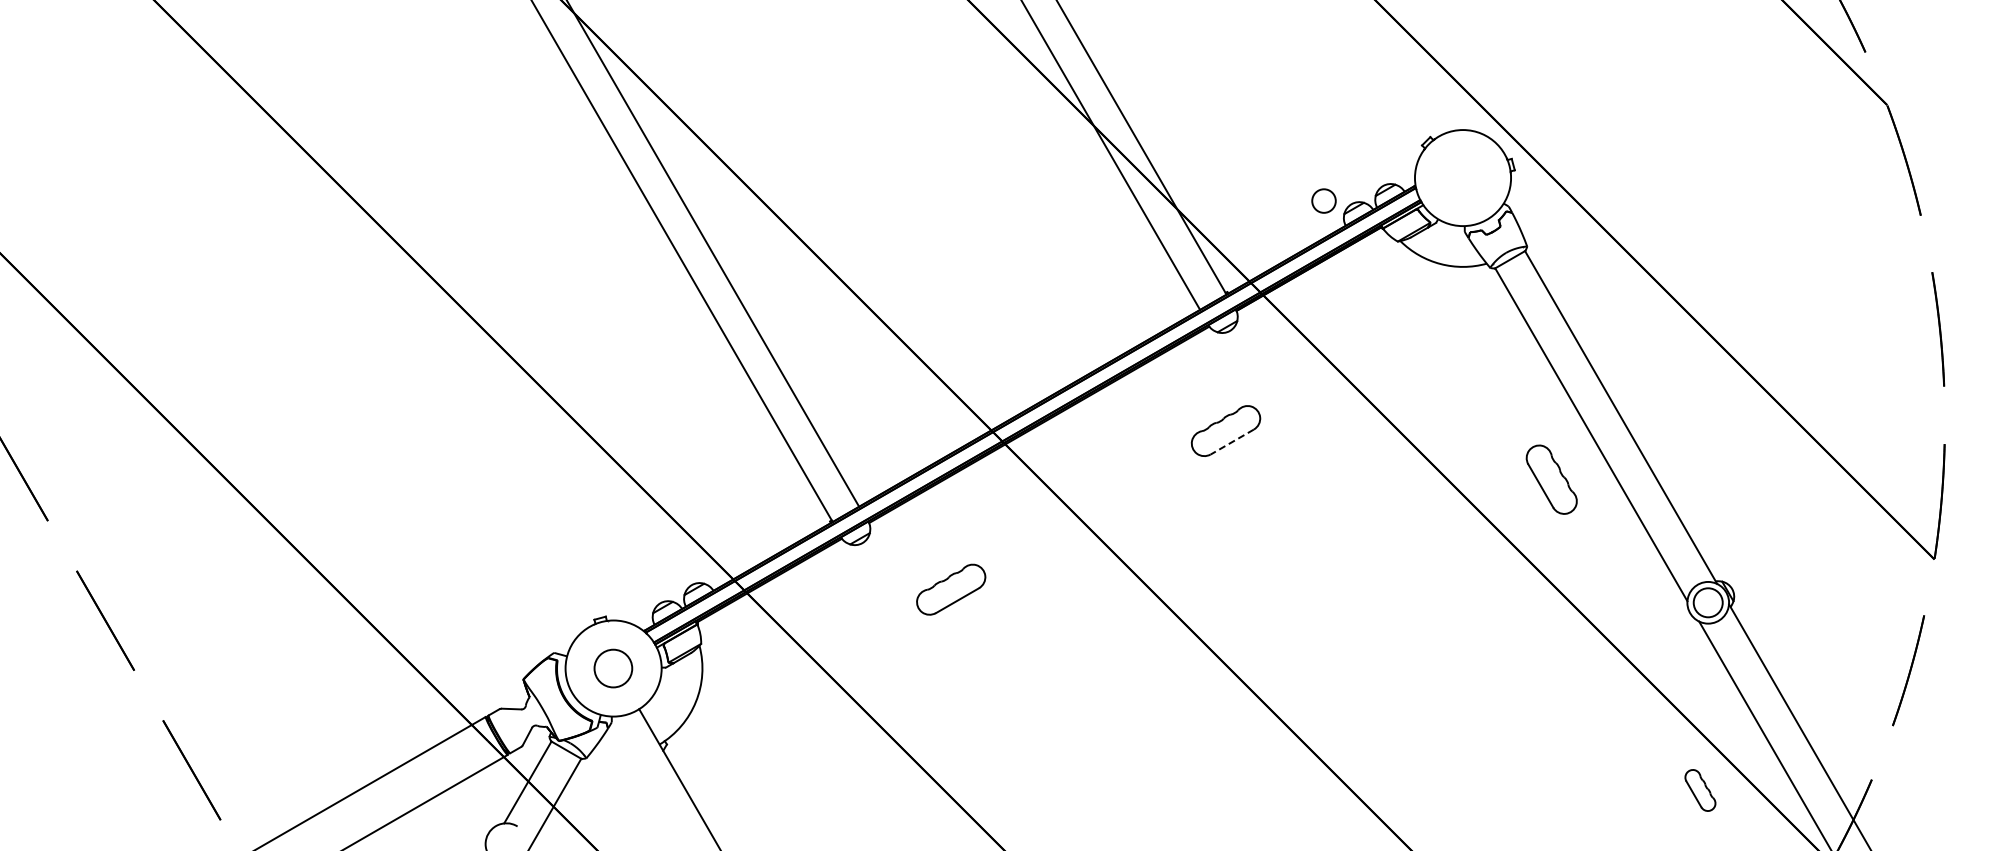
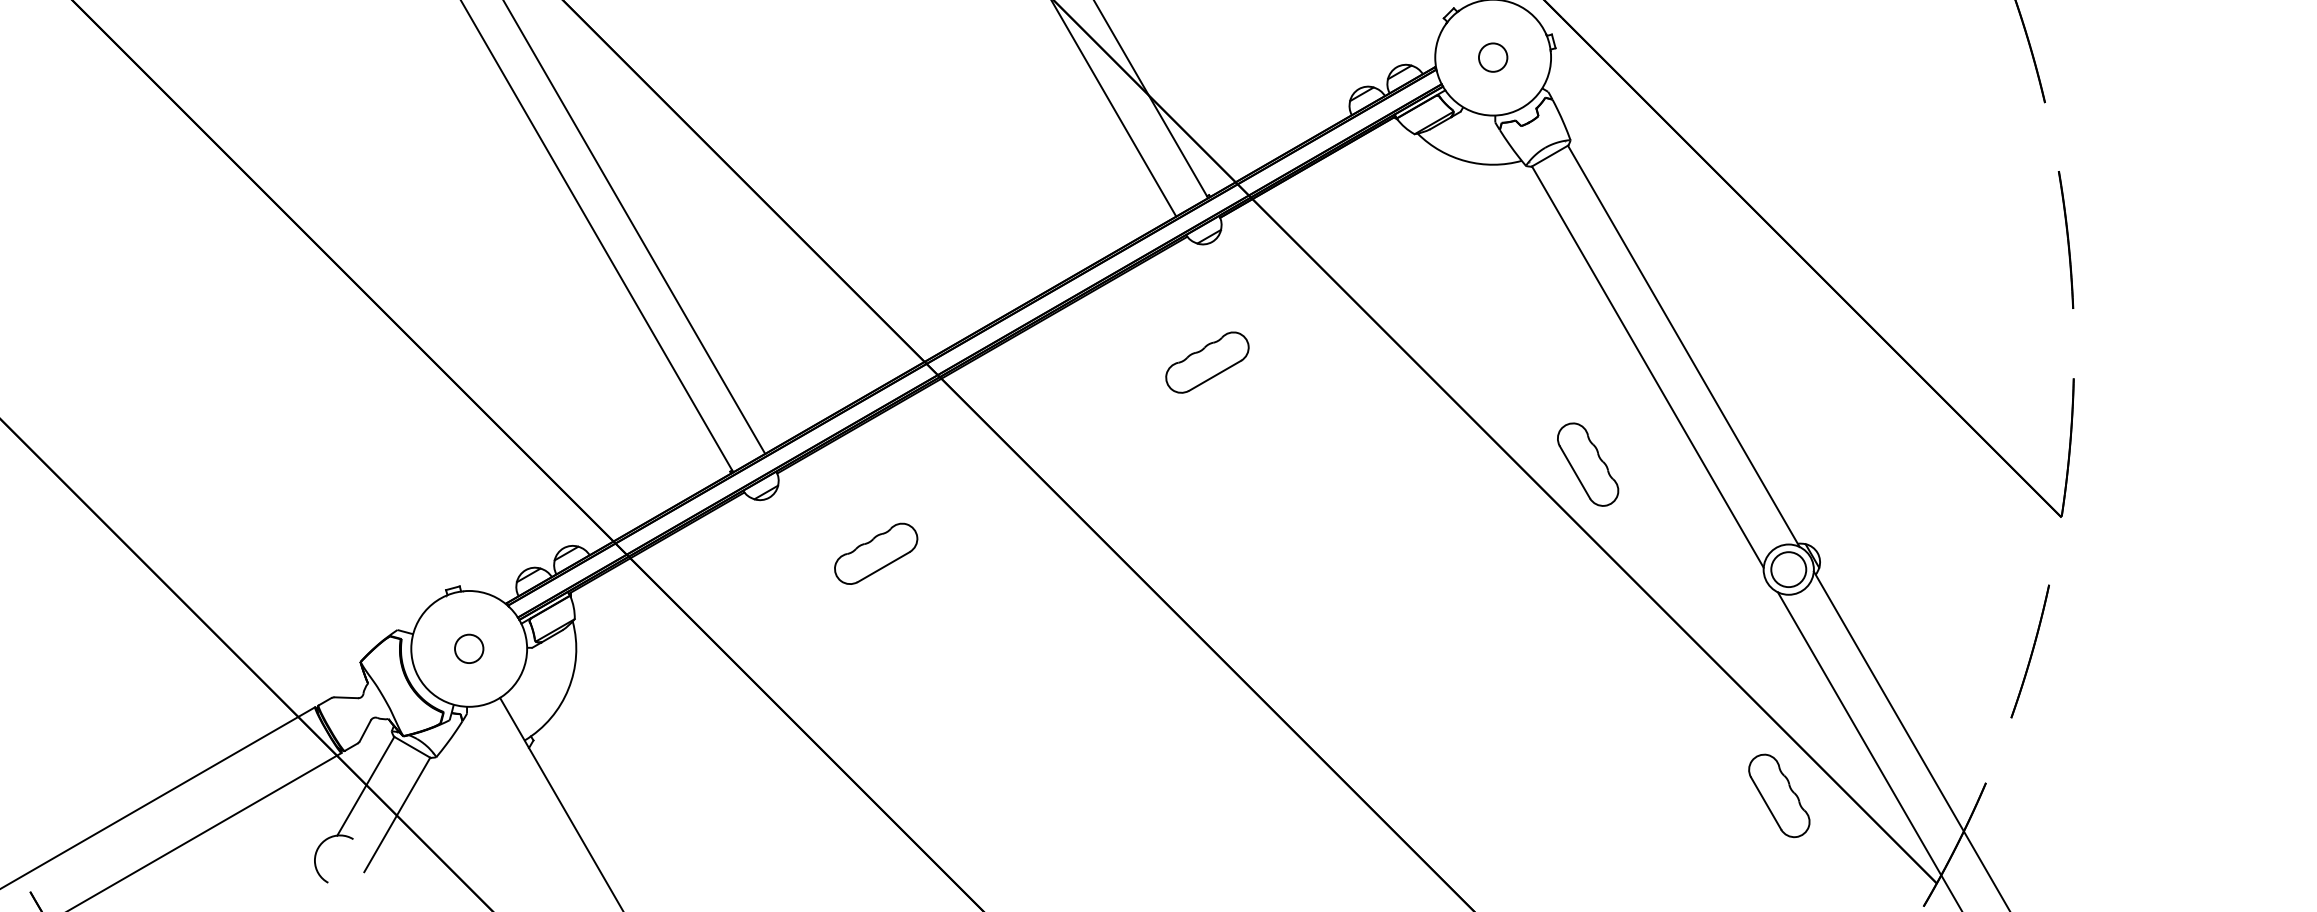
circle: (1323, 200) -> (1492, 56), moved
line: (1232, 442) -> (1215, 376), dashed -> solid
part: (1551, 479) -> (1587, 464), moved
circle: (613, 668) -> (469, 648), size x0.62
part: (1700, 790) -> (1779, 795), size x1.67

